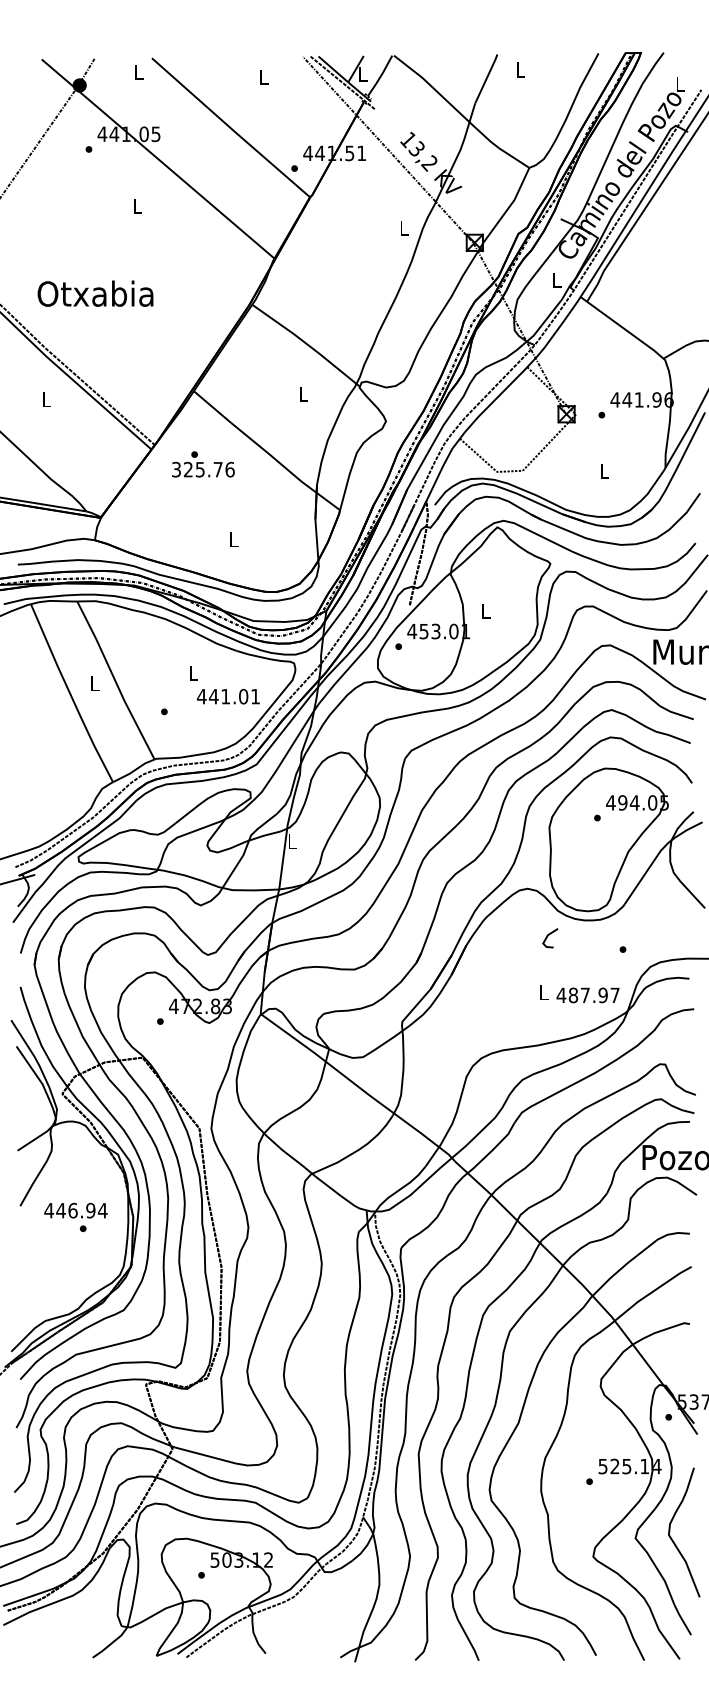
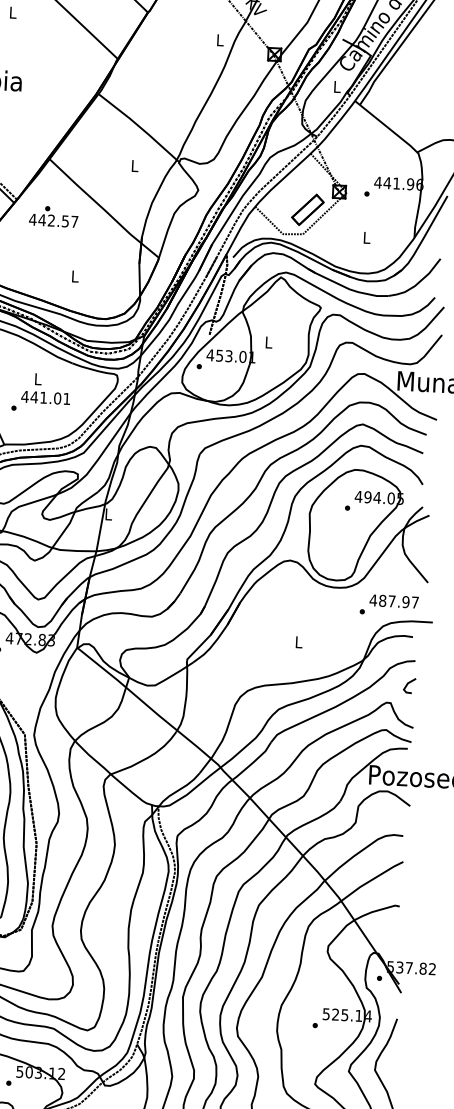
part: (527, 439) -> (307, 210), added
text: (202, 469) -> (53, 220), 325.76 -> 442.57
text: (228, 696) -> (45, 397), moved
line: (548, 936) -> (408, 684), moved
text: (587, 995) -> (393, 601), moved

